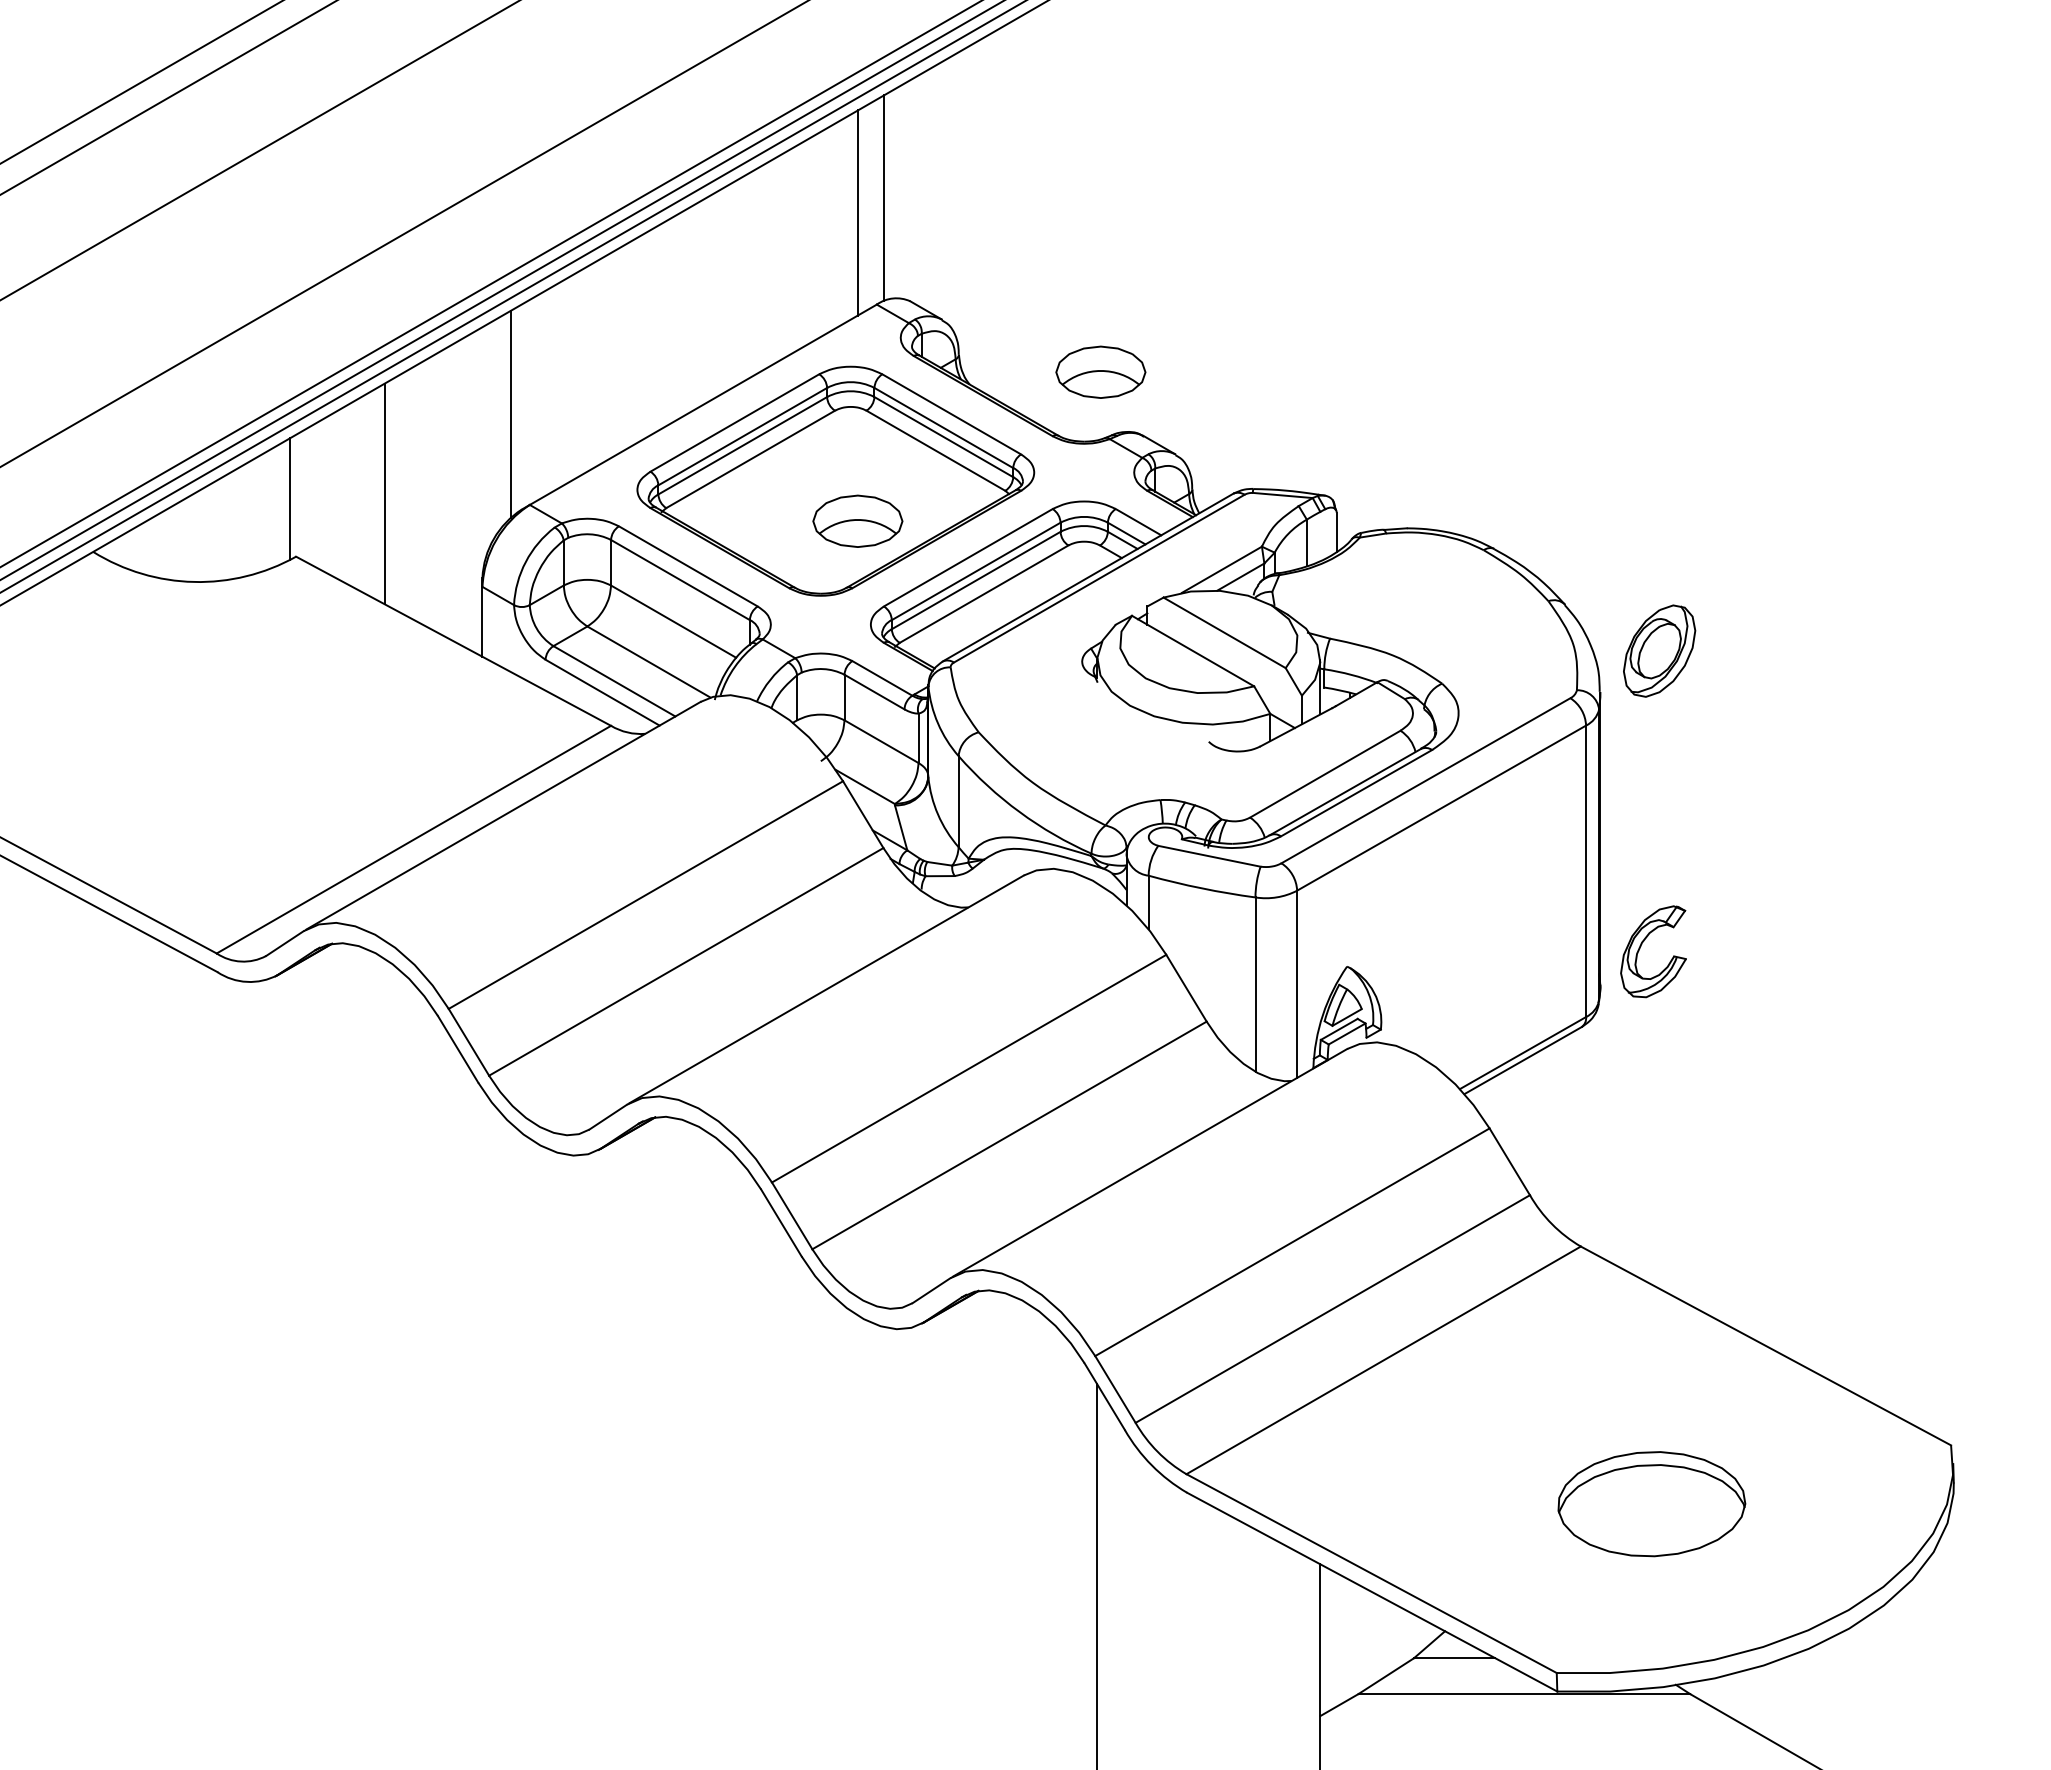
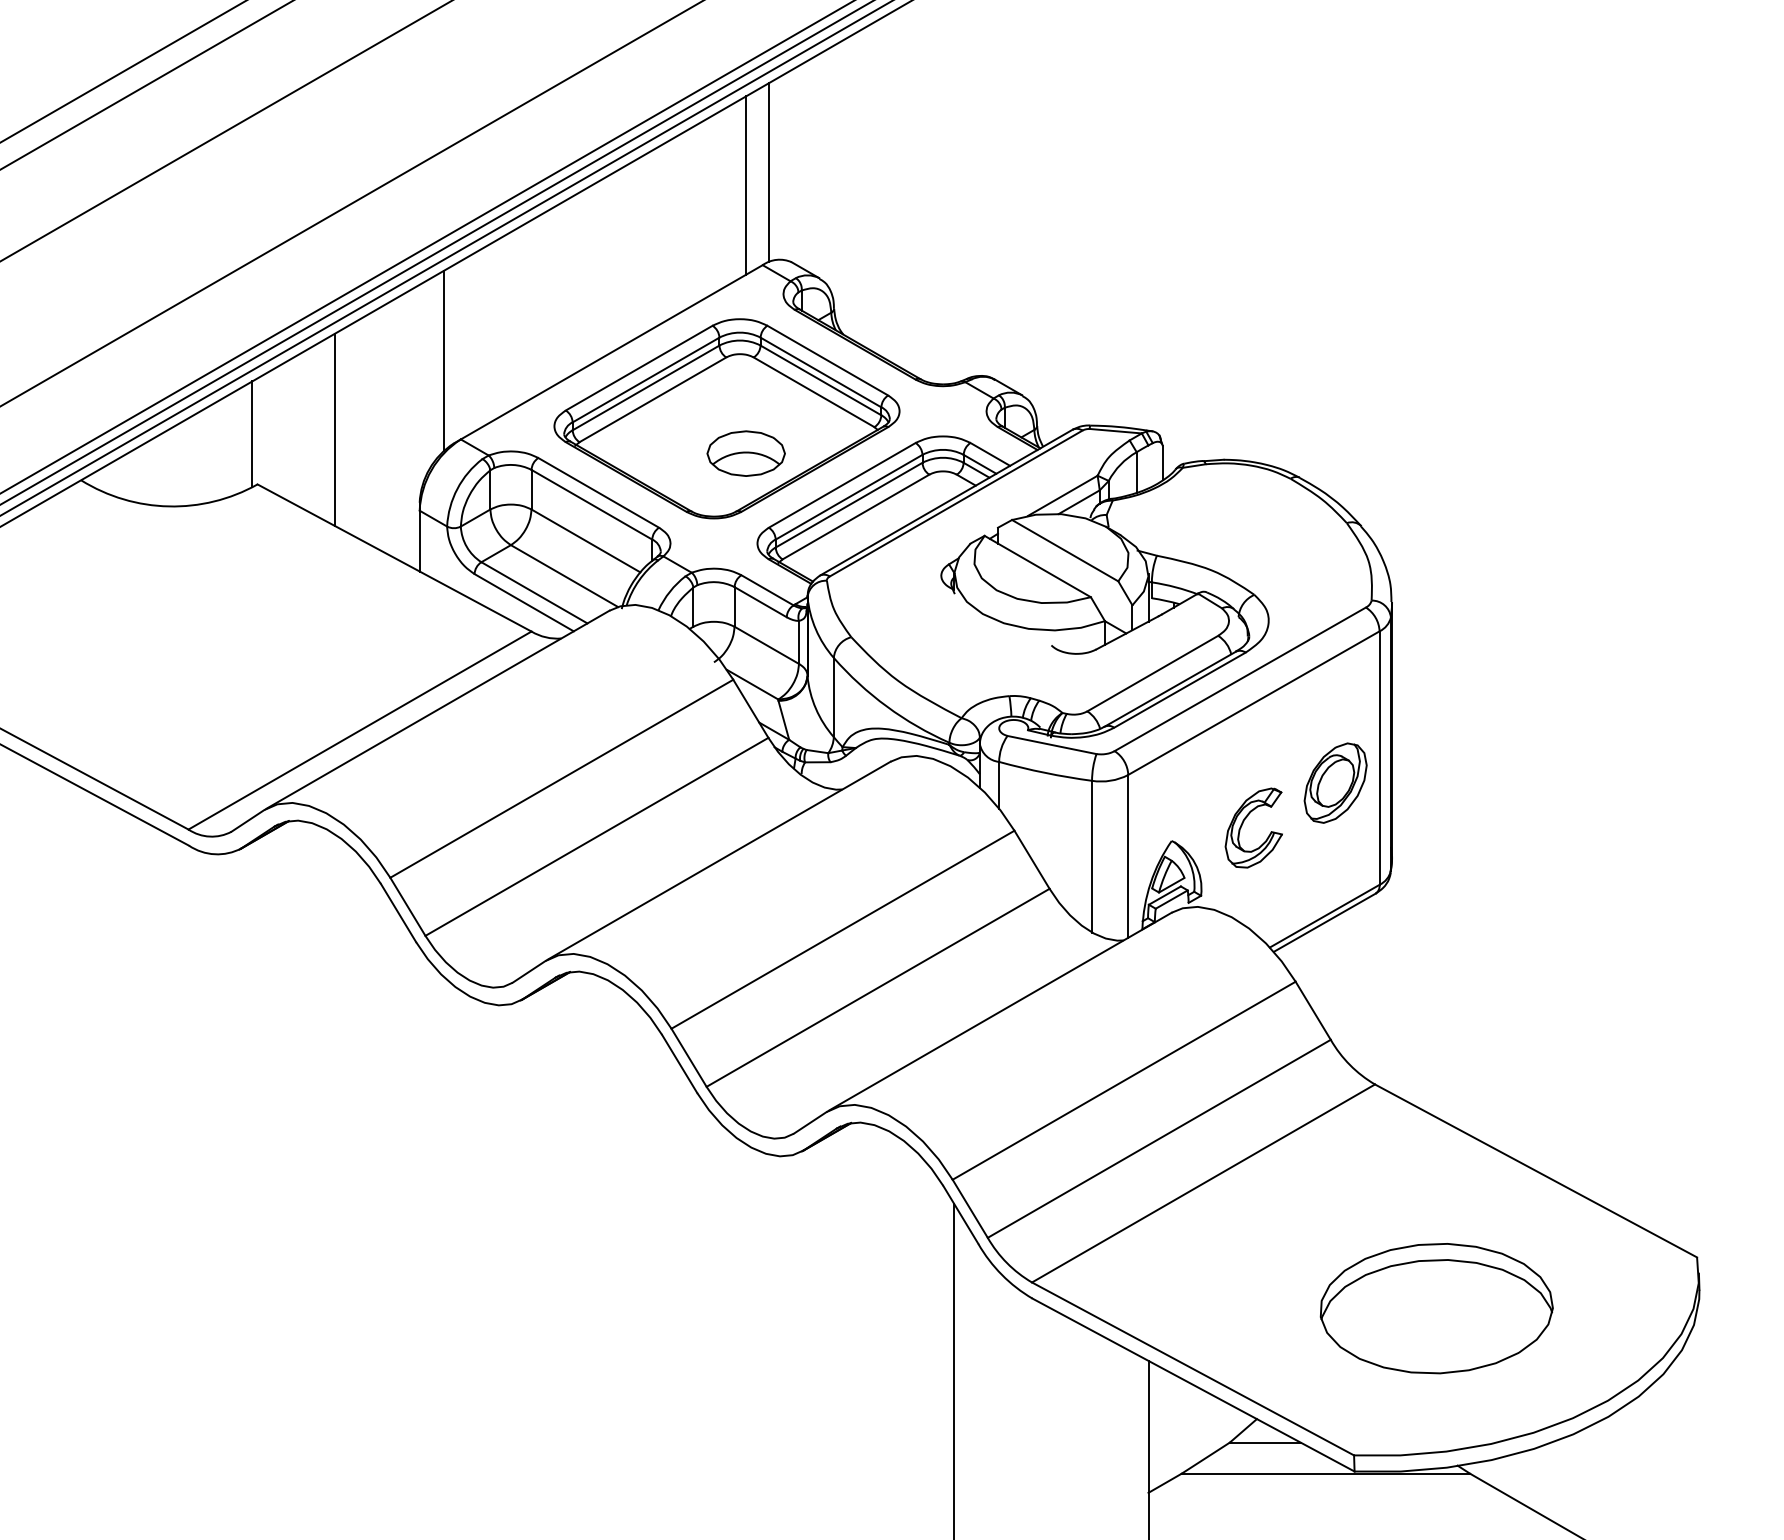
part: (1100, 371) -> (957, 323), removed
part: (1659, 650) -> (1335, 782), moved
part: (1641, 946) -> (1243, 823), moved
part: (1651, 1503) -> (1436, 1307), size x1.43

